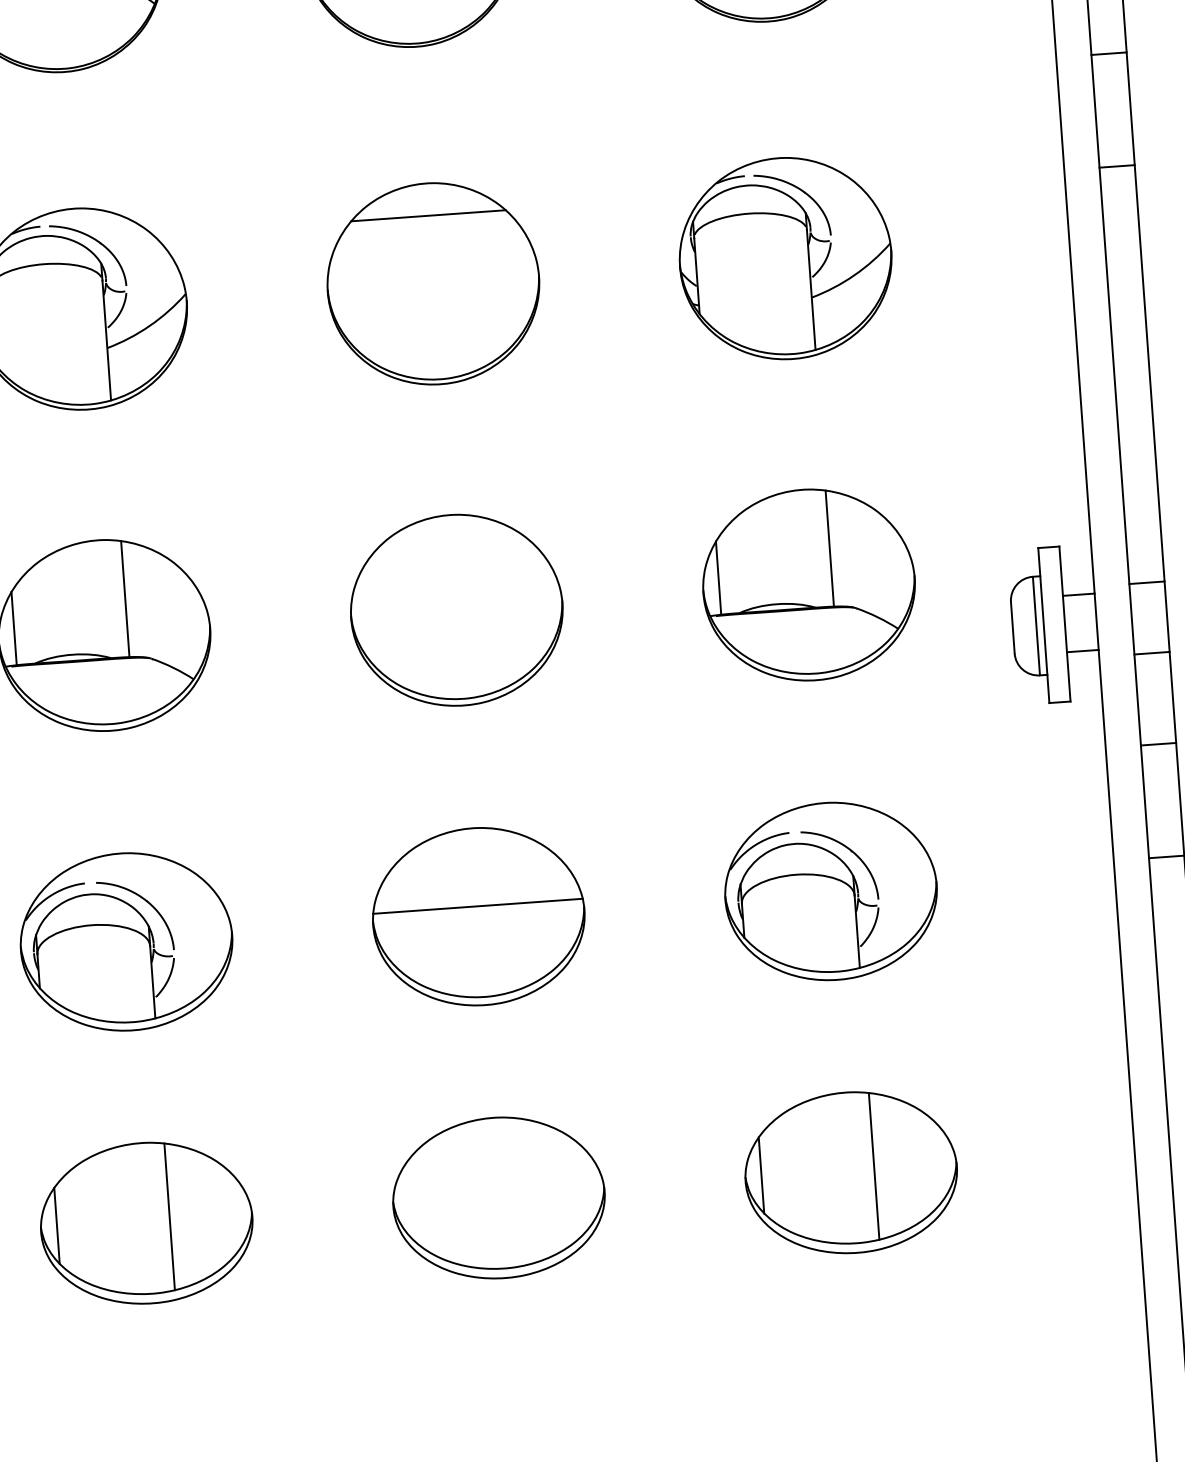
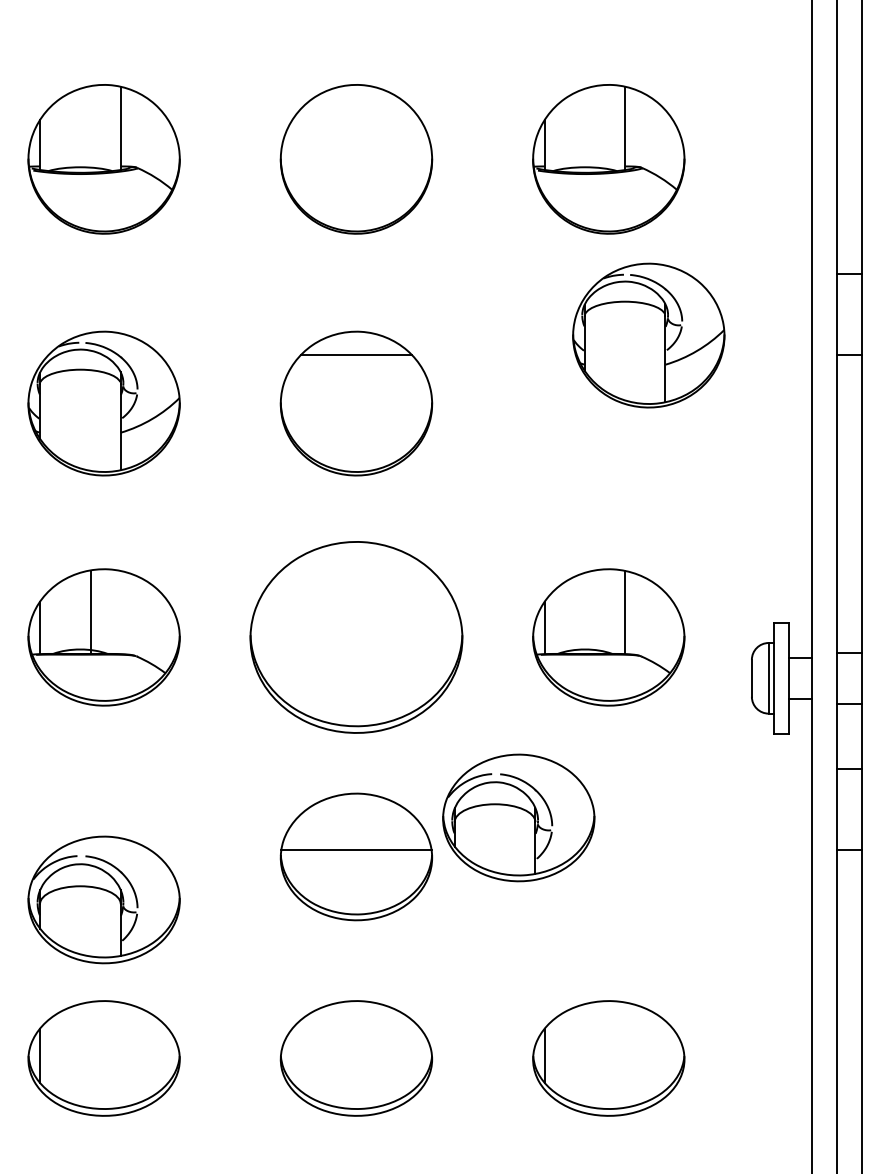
part: (785, 258) -> (648, 335), moved
line: (124, 599) -> (90, 612), moved
part: (456, 610) -> (356, 637), size x1.4
part: (830, 890) -> (518, 817), moved
part: (125, 941) -> (103, 899), moved
line: (874, 1165) -> (625, 1054), removed
line: (169, 1216) -> (120, 1054), removed

